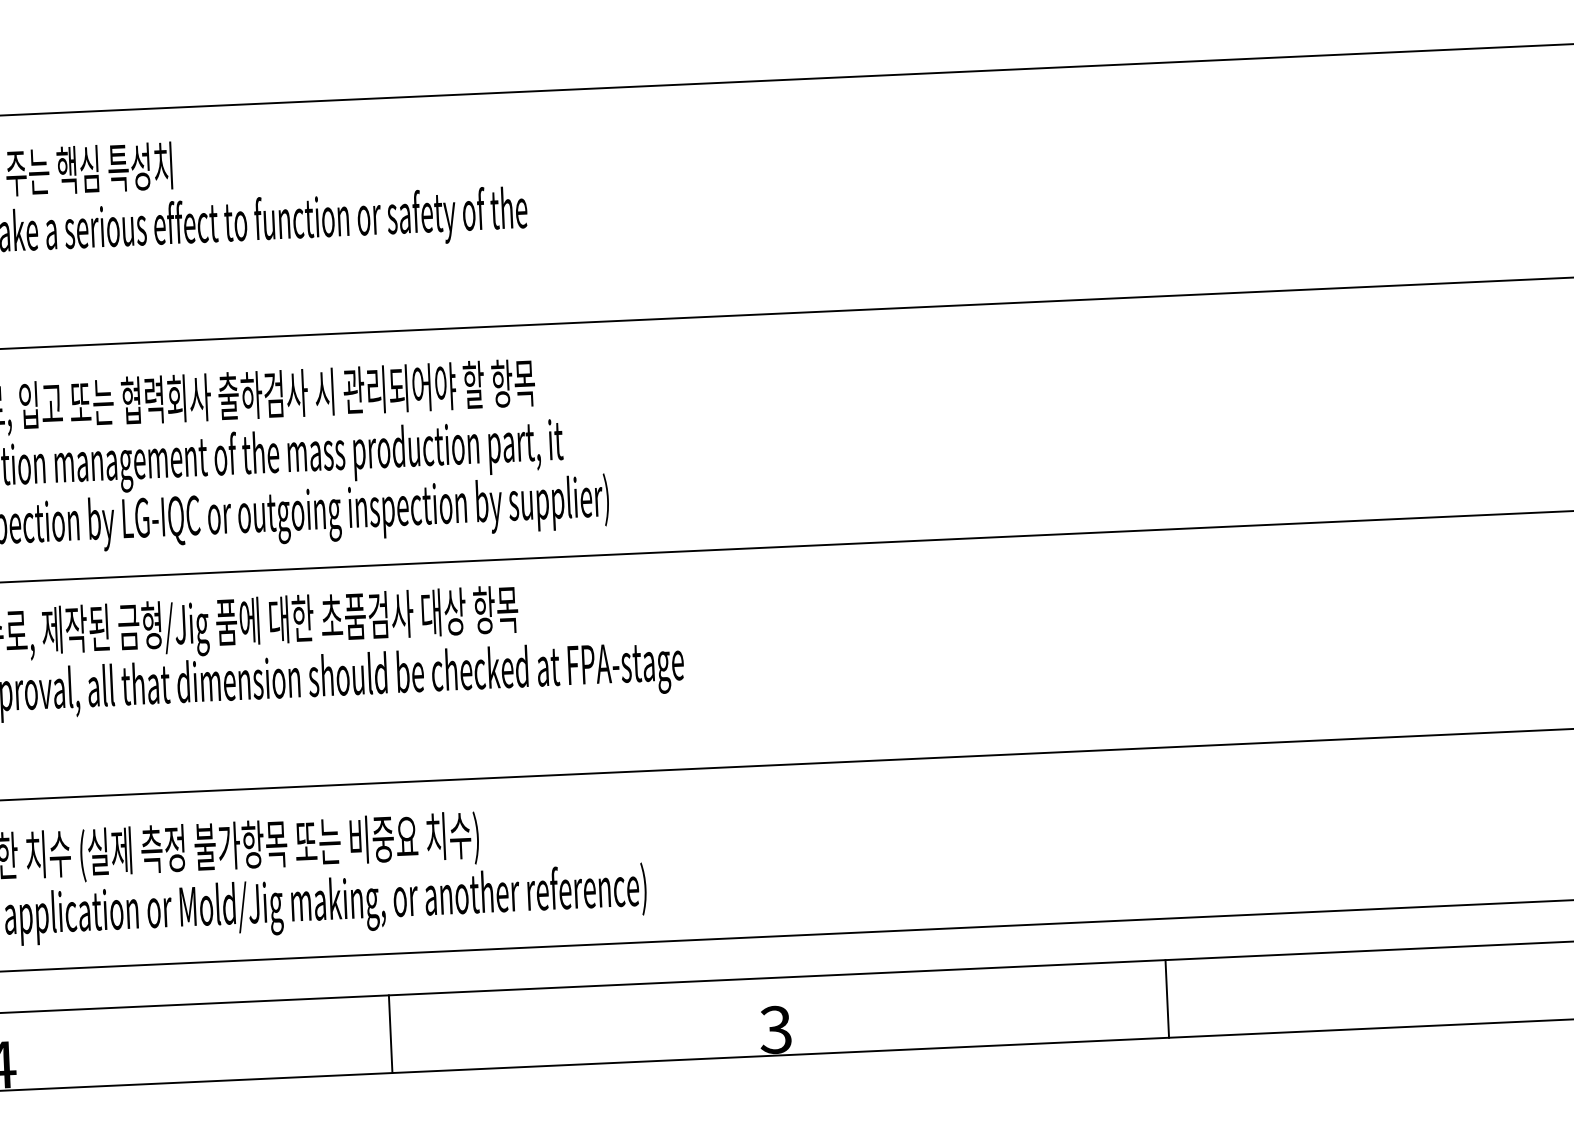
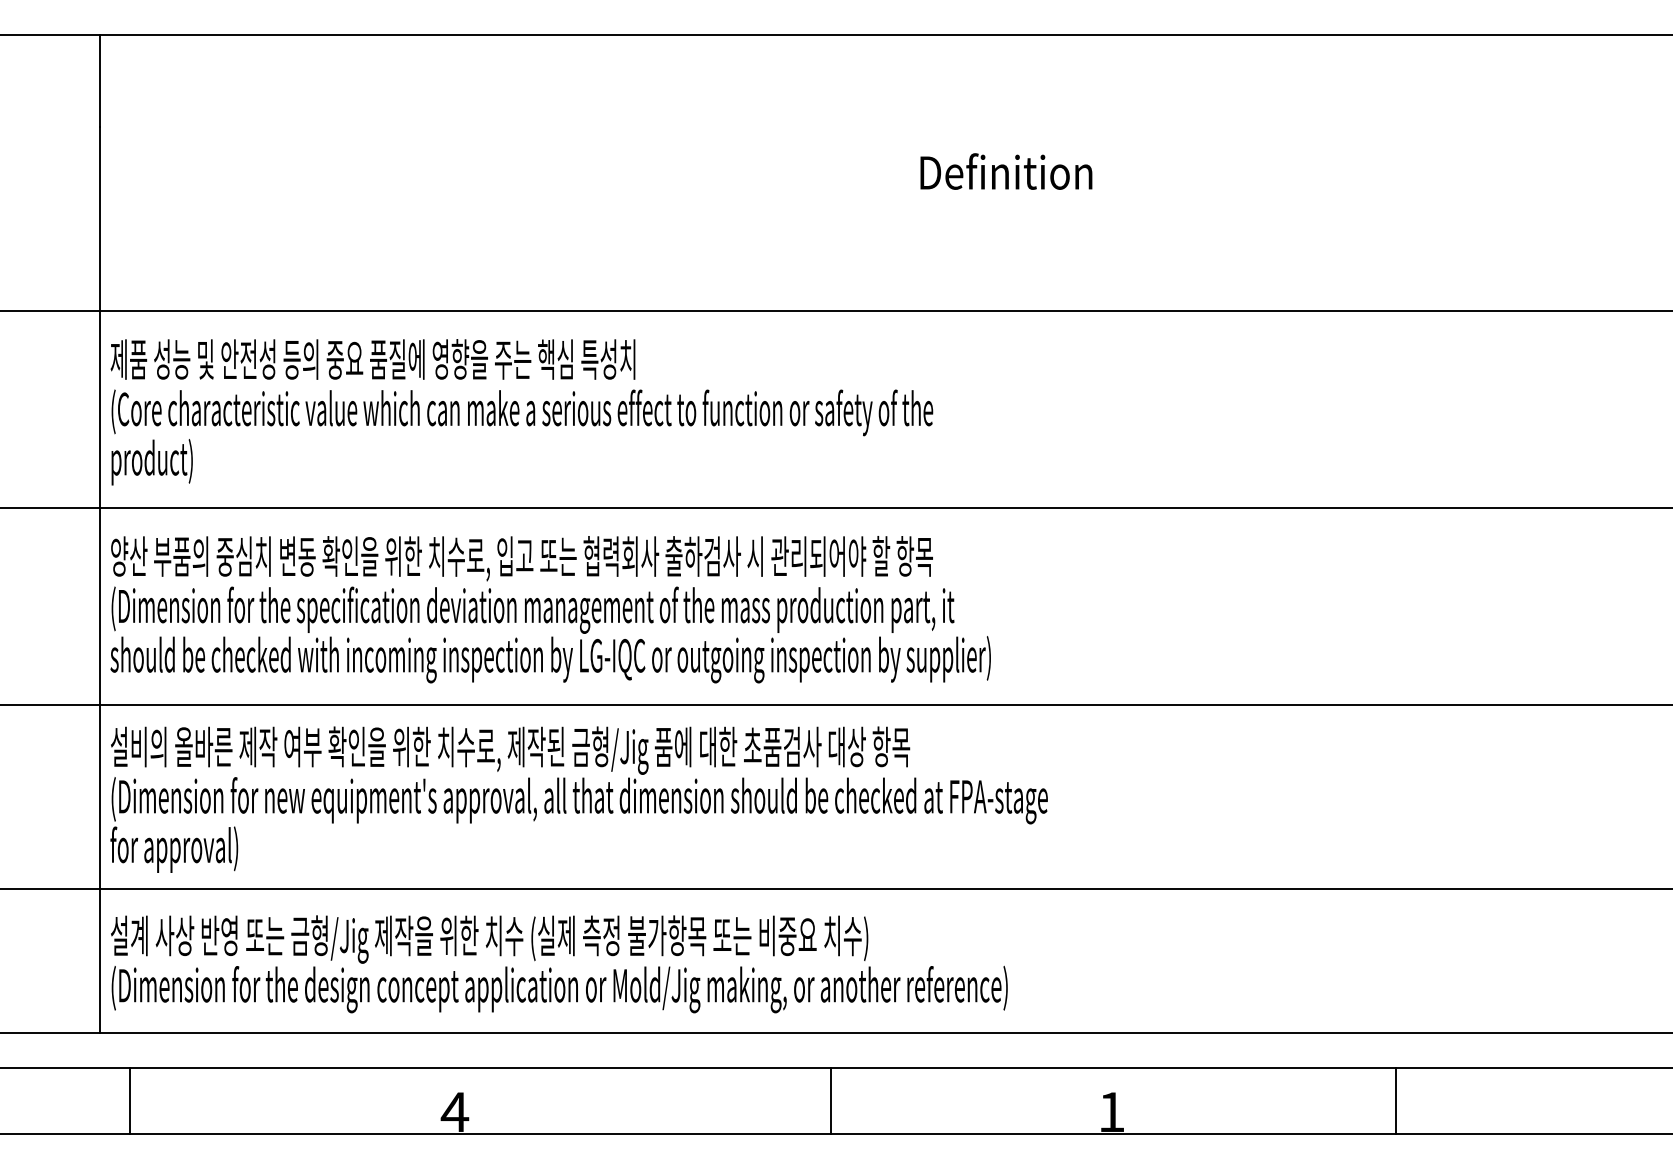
line: (1167, 998) -> (1396, 1100), moved
text: (775, 1029) -> (1111, 1111), 3 -> 1
line: (390, 1033) -> (831, 1100), moved

